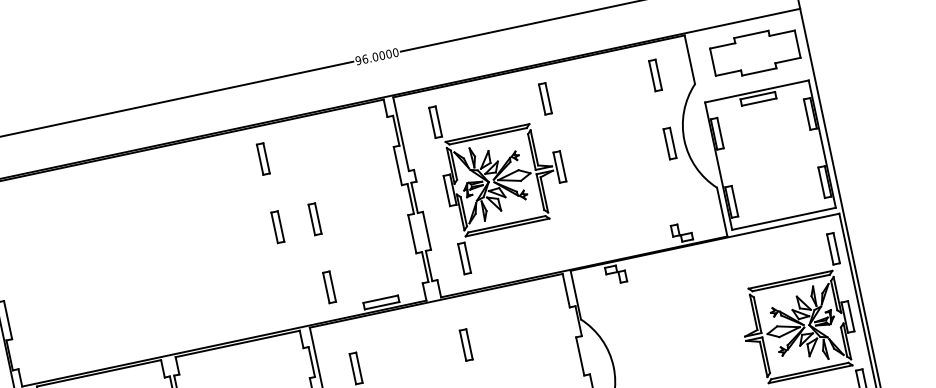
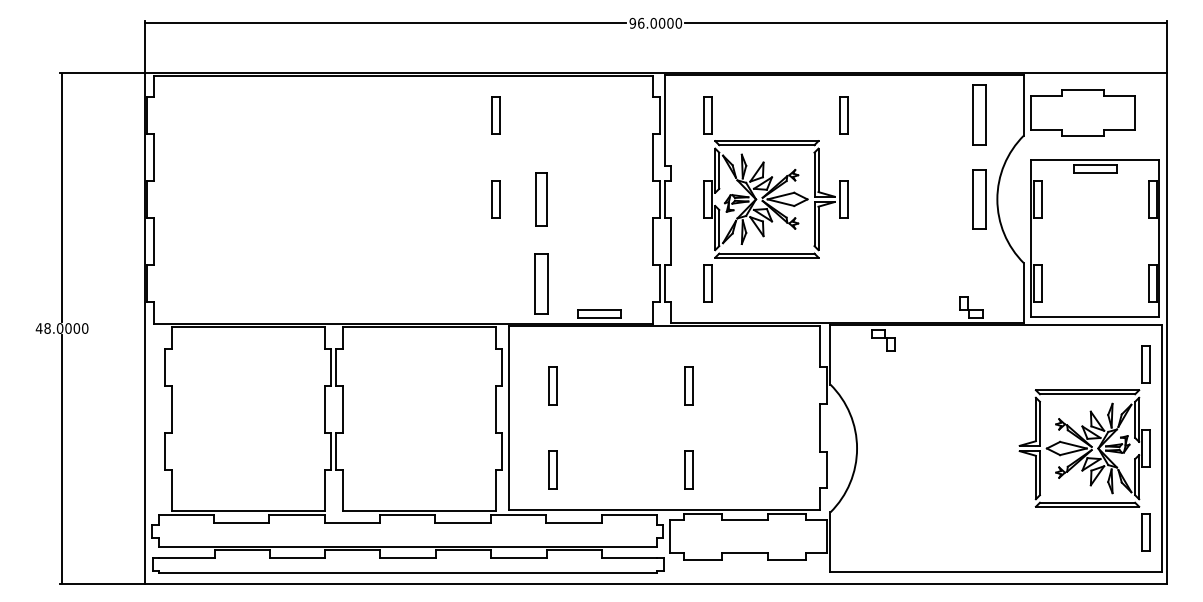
part: (754, 52) -> (1082, 112), moved
part: (655, 75) -> (979, 115), size x1.6
part: (669, 143) -> (979, 199), size x1.6
part: (314, 219) -> (541, 199), size x1.4
part: (329, 287) -> (541, 283), size x1.6

